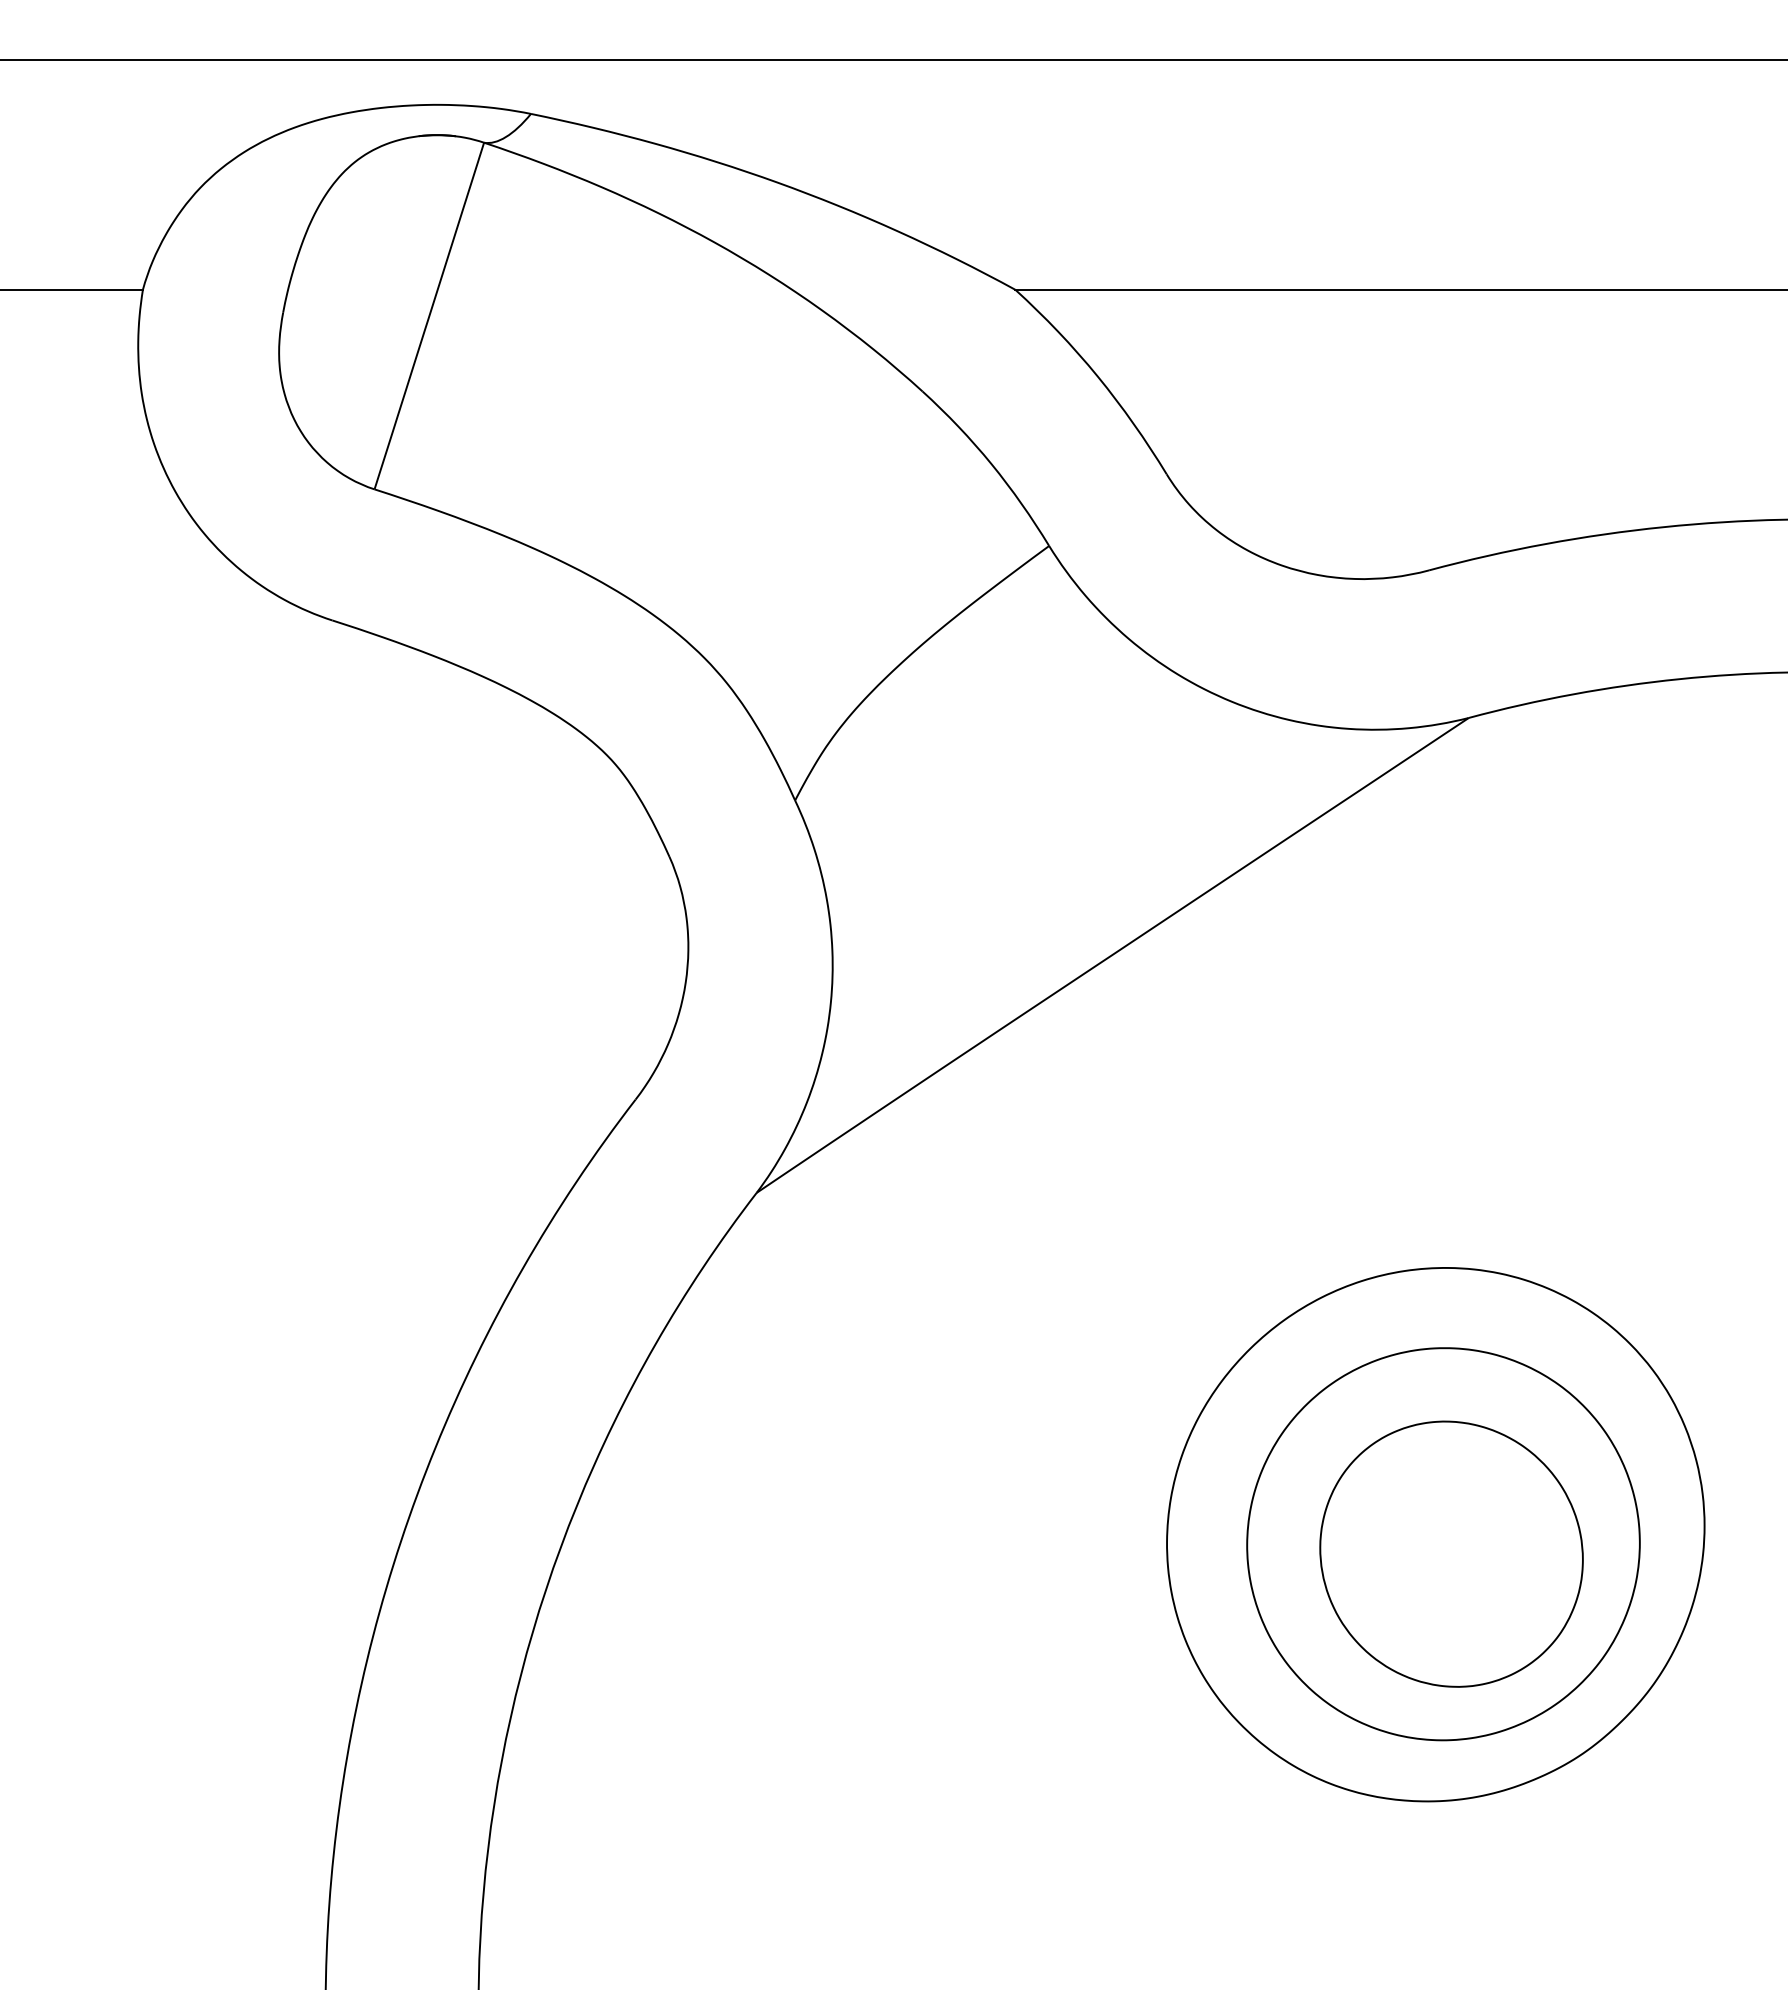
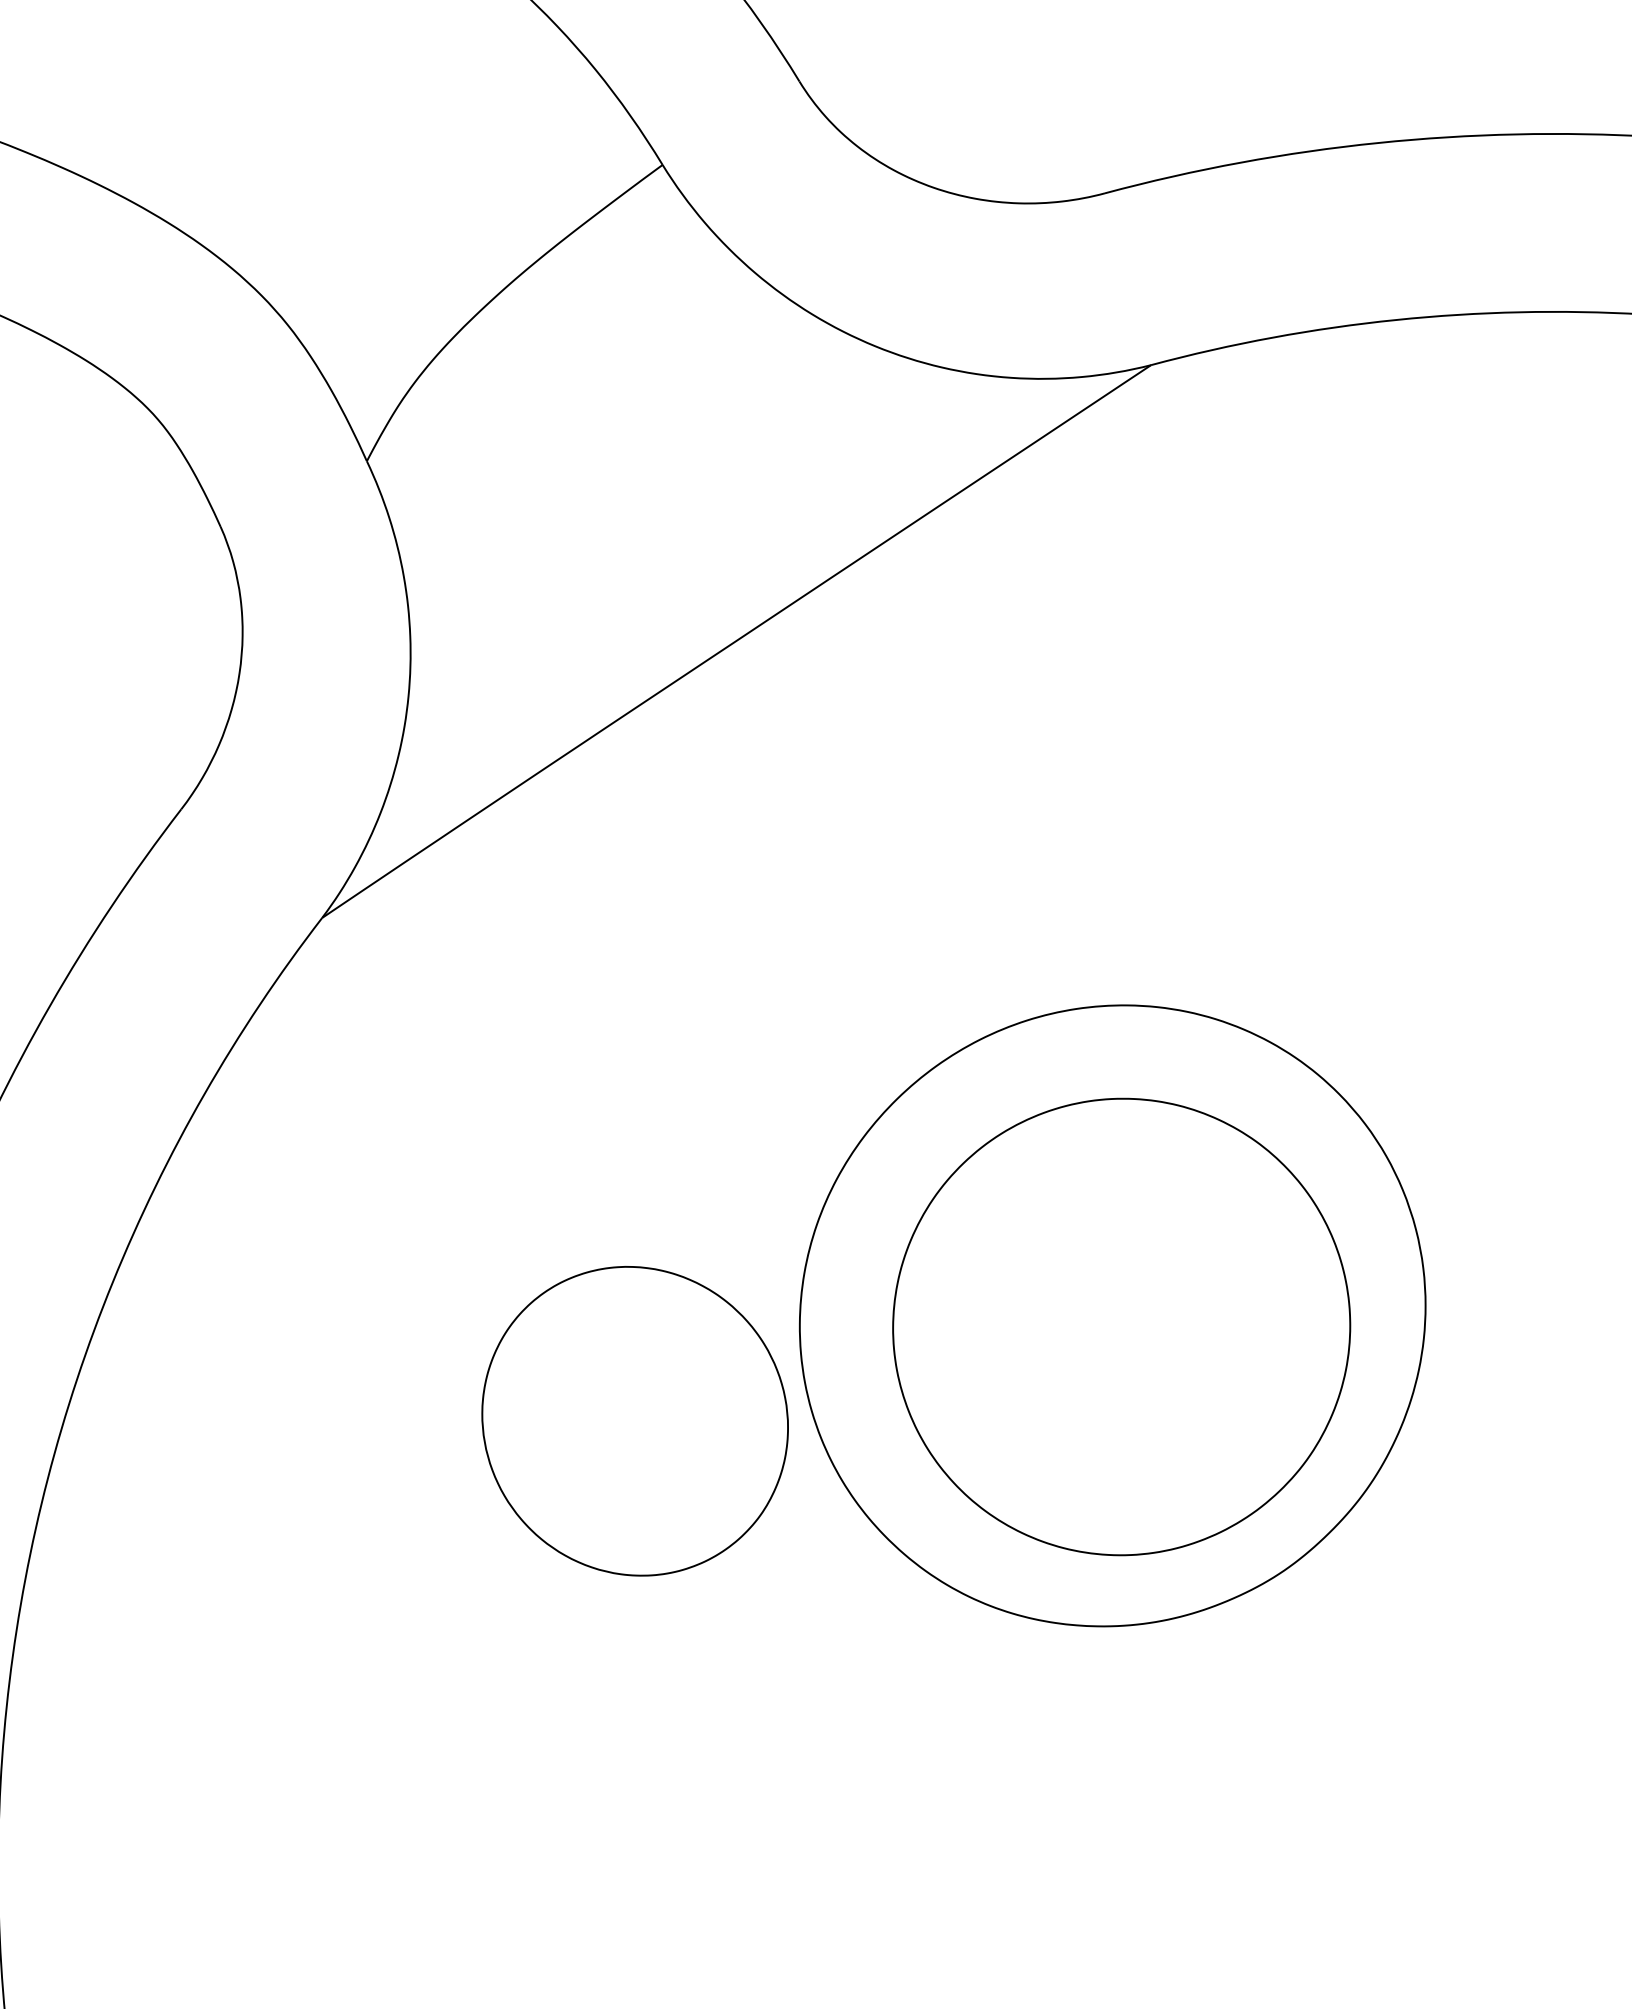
part: (1451, 1553) -> (635, 1420), moved

